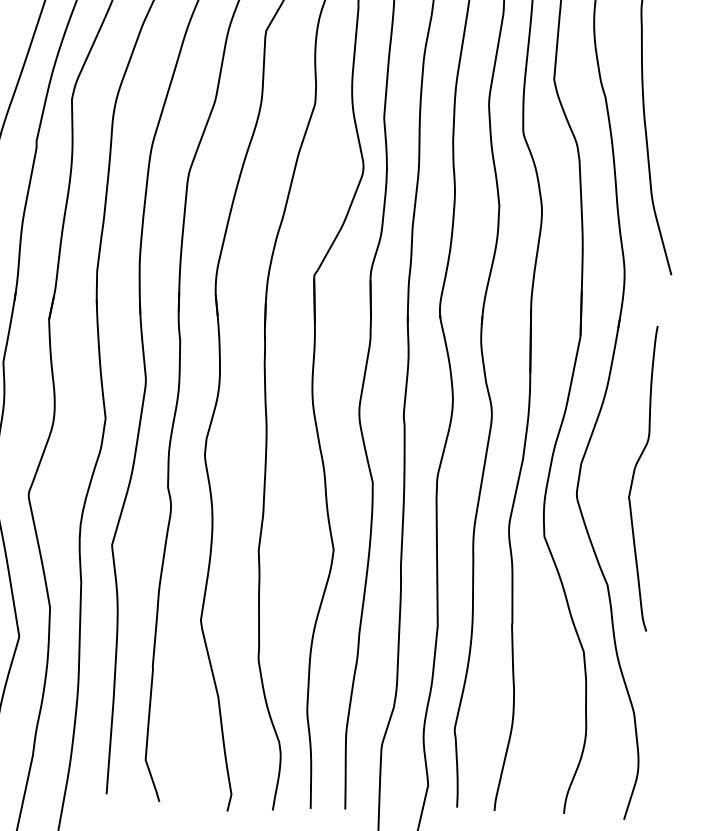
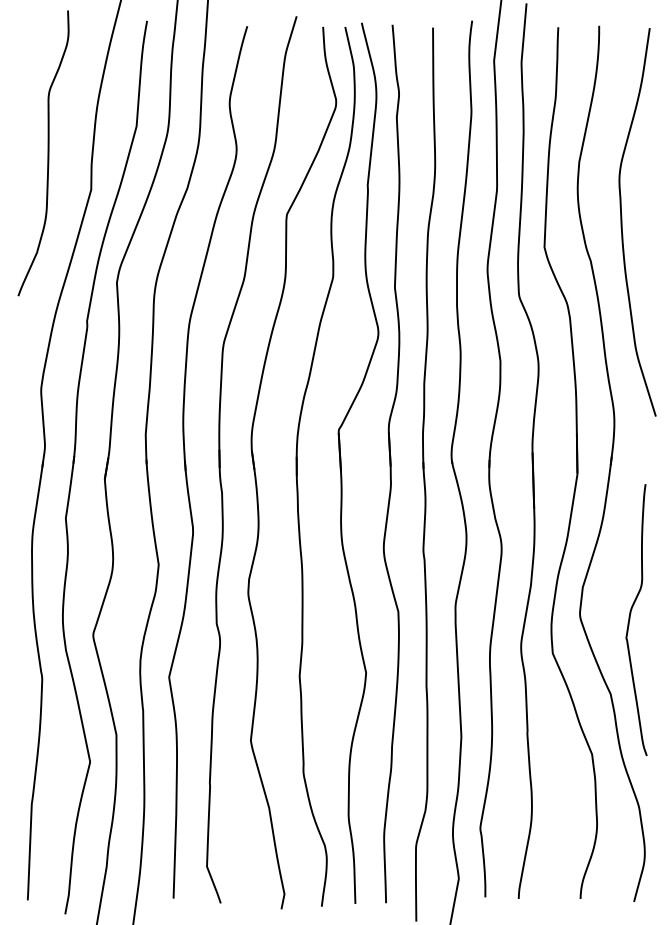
curve: (634, 477) -> (630, 619), moved

